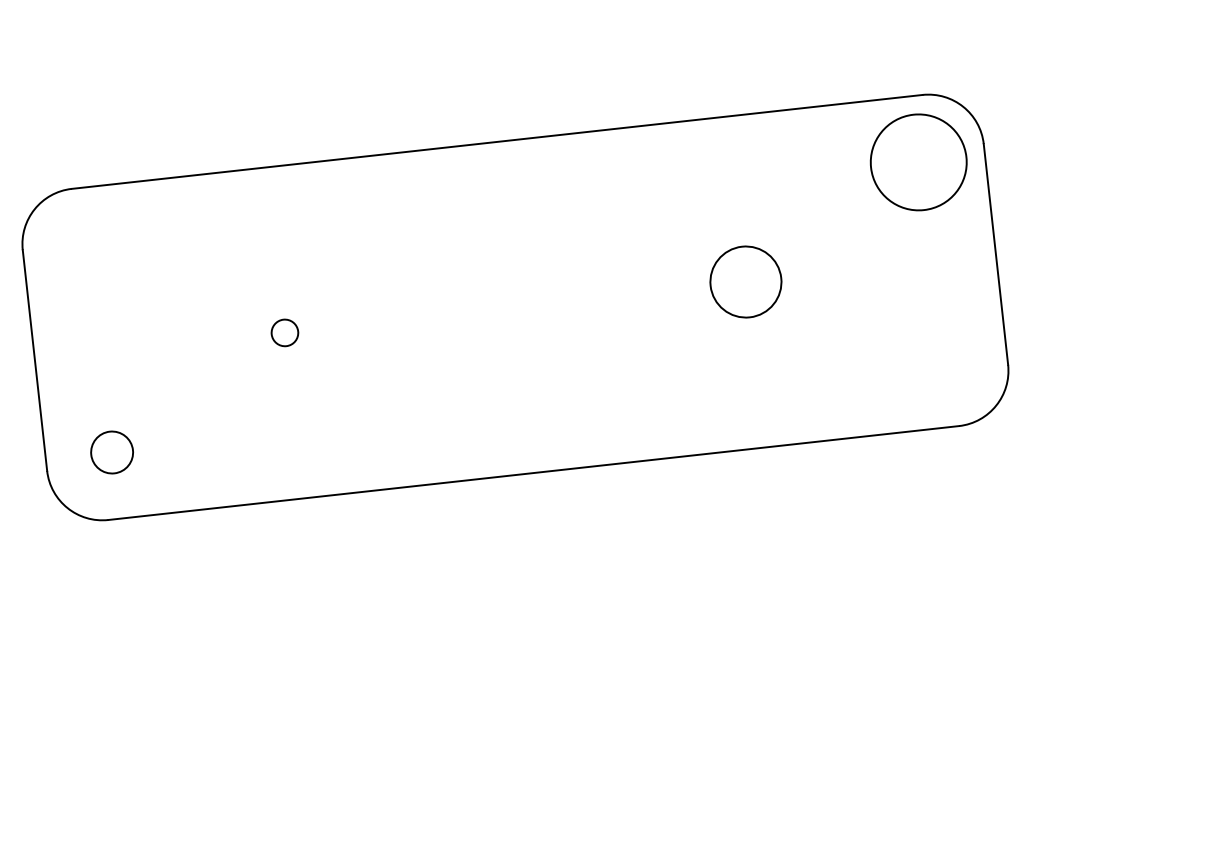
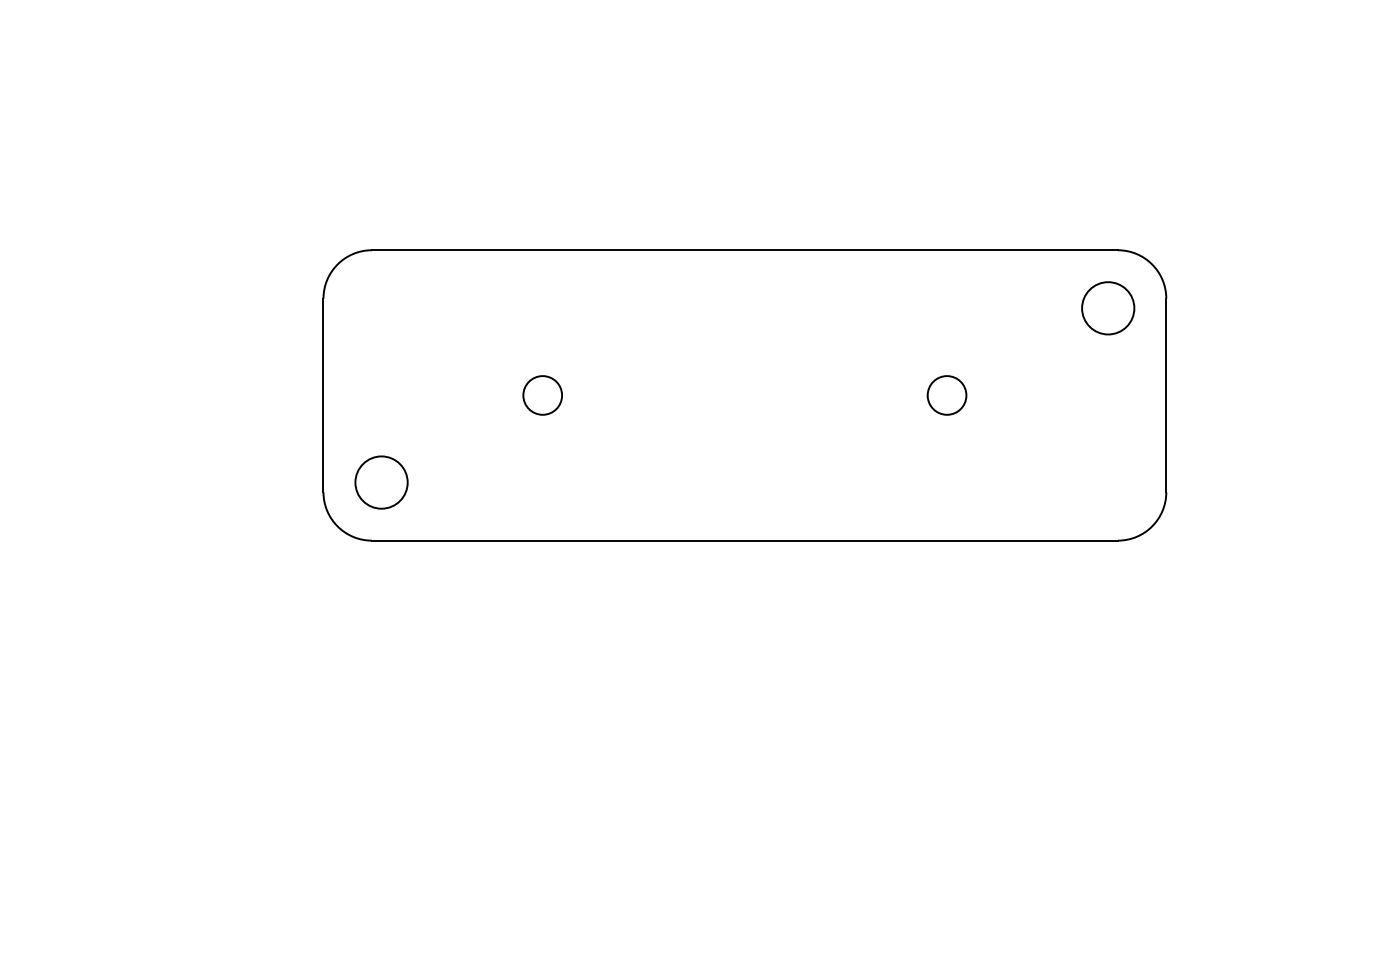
circle: (919, 162) -> (1108, 308), size x0.62
circle: (745, 282) -> (946, 395), size x0.62
circle: (284, 333) -> (542, 395), size x1.67
circle: (112, 452) -> (381, 482), size x1.43

